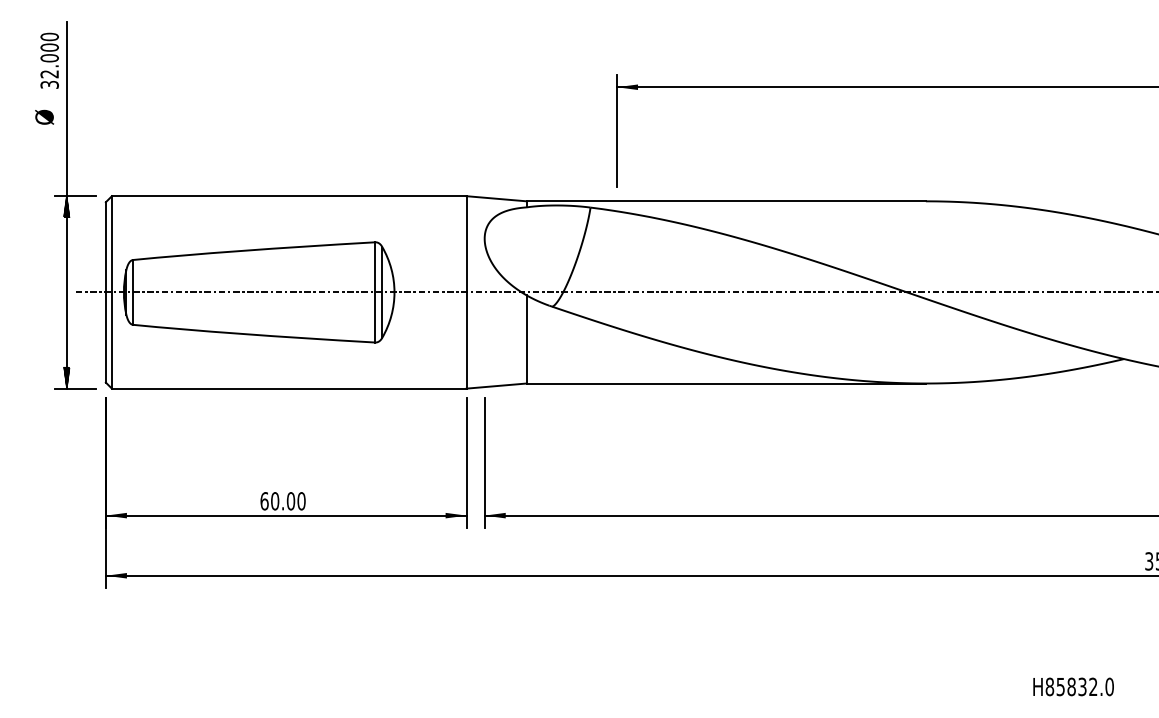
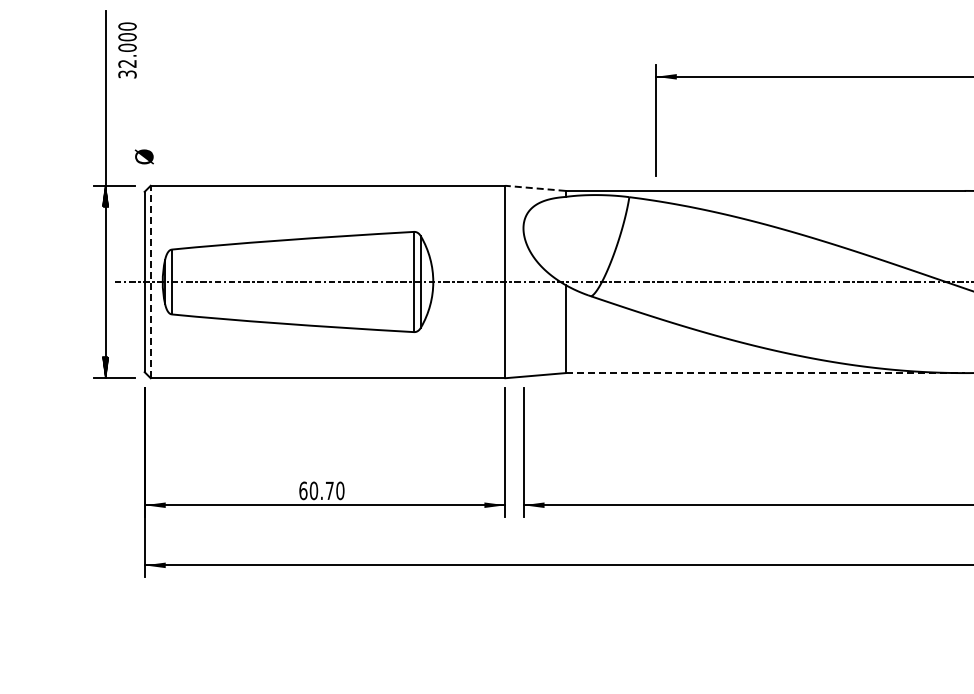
text: (49, 60) -> (127, 50), moved
text: (44, 116) -> (144, 156), moved
line: (496, 198) -> (535, 188), solid -> dashed
line: (111, 291) -> (150, 281), solid -> dashed
line: (726, 383) -> (765, 373), solid -> dashed
text: (290, 501) -> (329, 491), 60.00 -> 60.70

